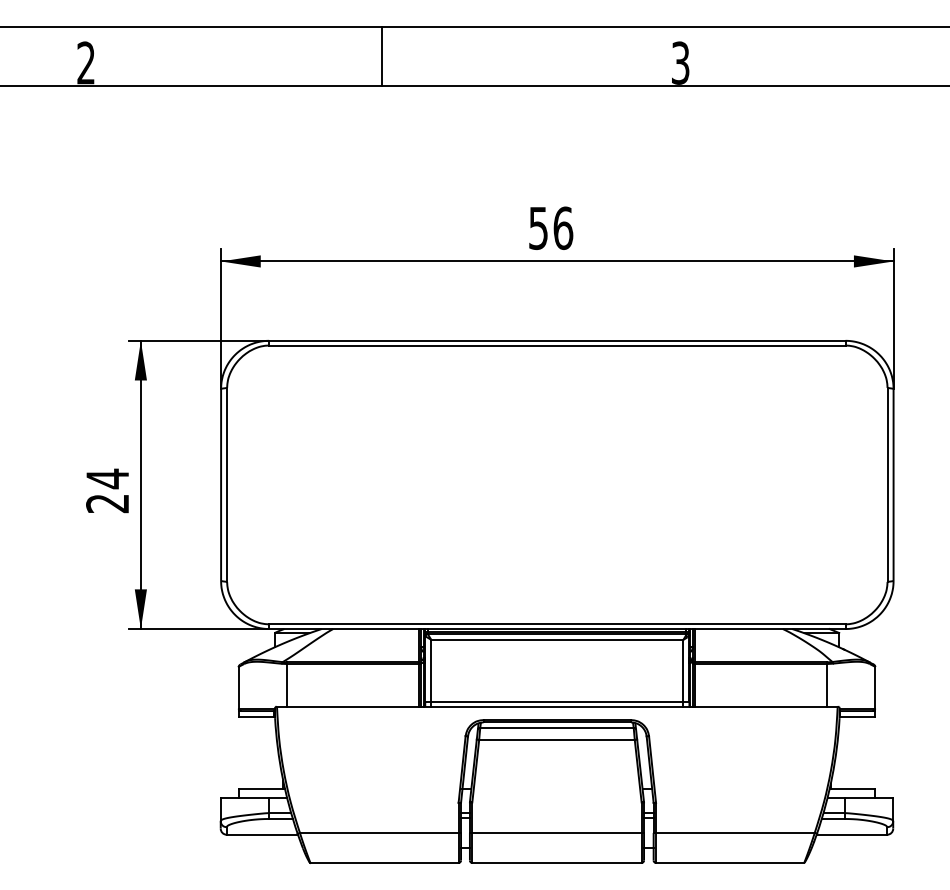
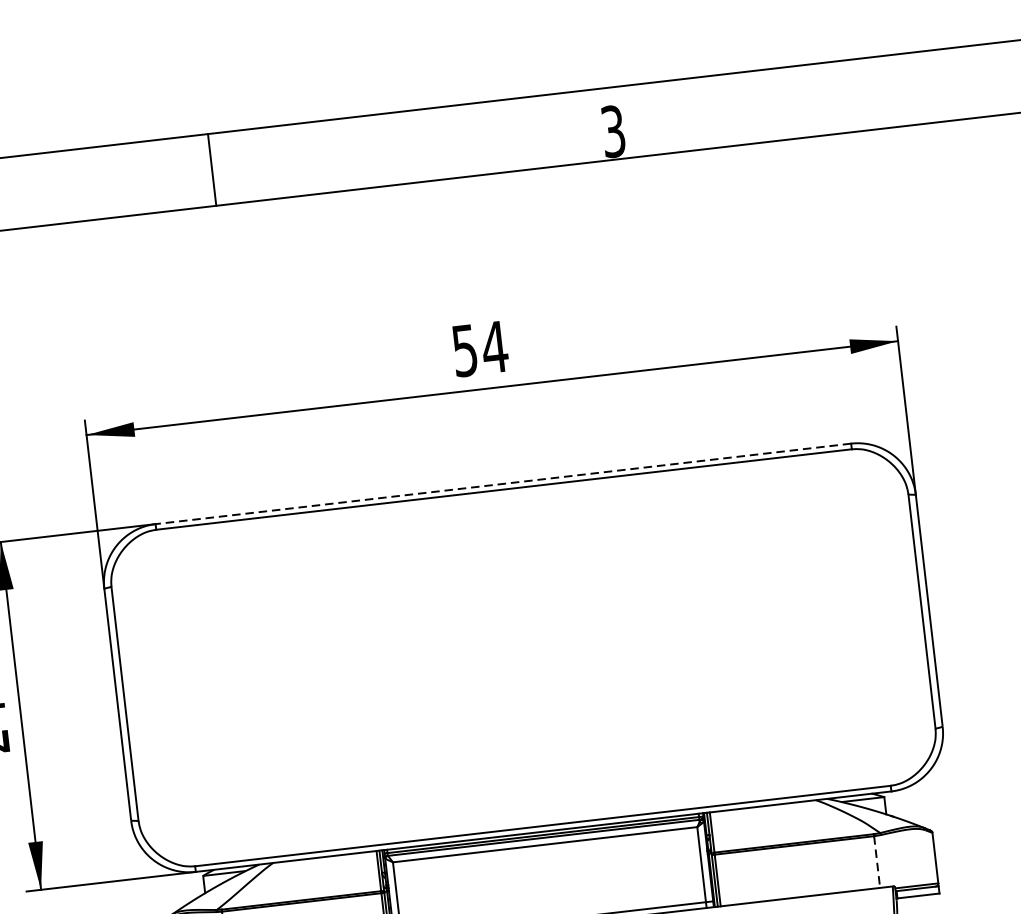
line: (381, 56) -> (211, 169), moved
text: (563, 227) -> (494, 346), 56 -> 54
line: (556, 340) -> (502, 483), solid -> dashed
line: (827, 685) -> (877, 862), solid -> dashed

